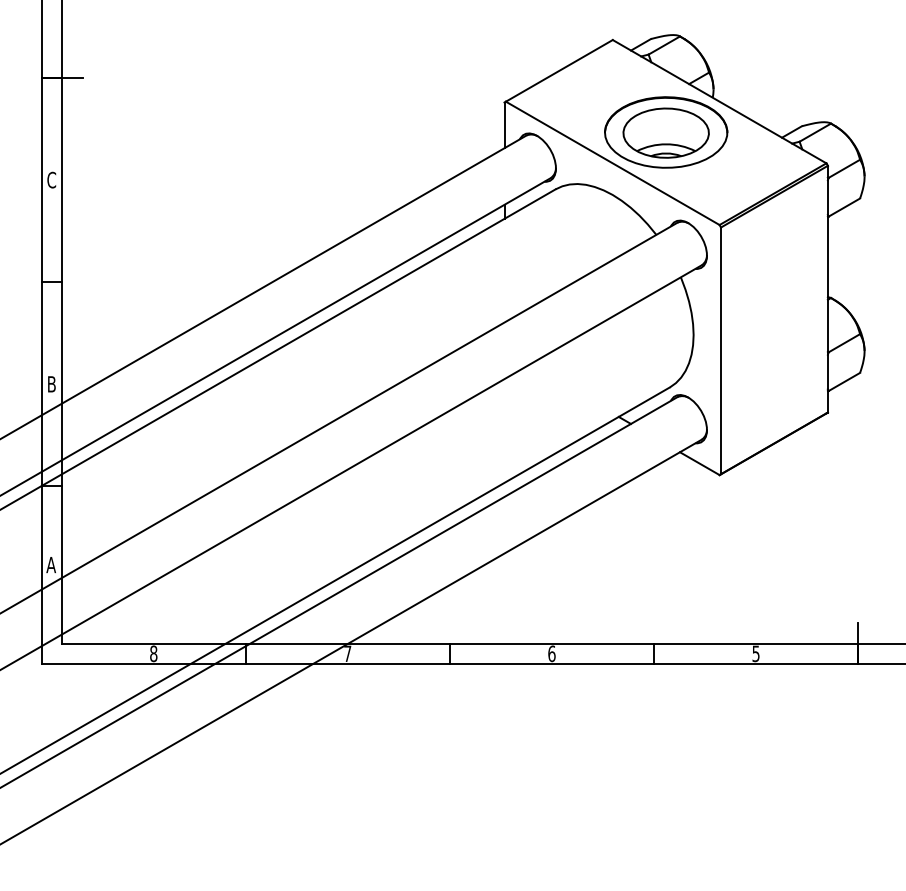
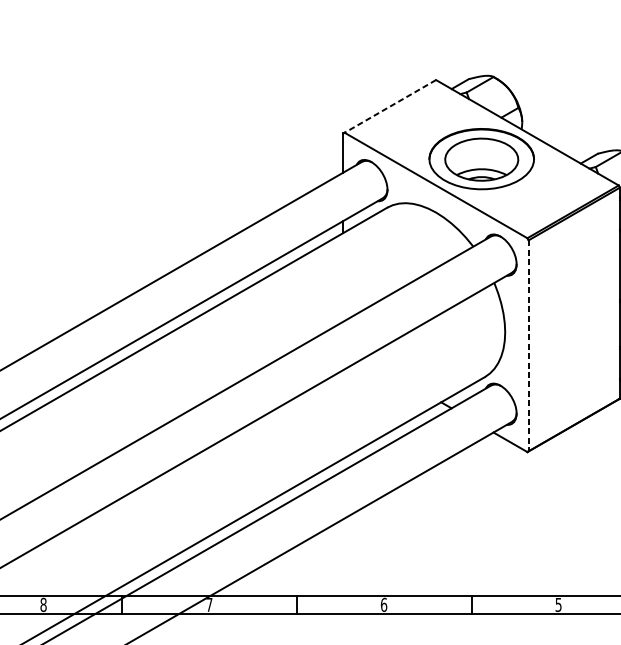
line: (559, 70) -> (390, 106), solid -> dashed
line: (721, 351) -> (529, 346), solid -> dashed

